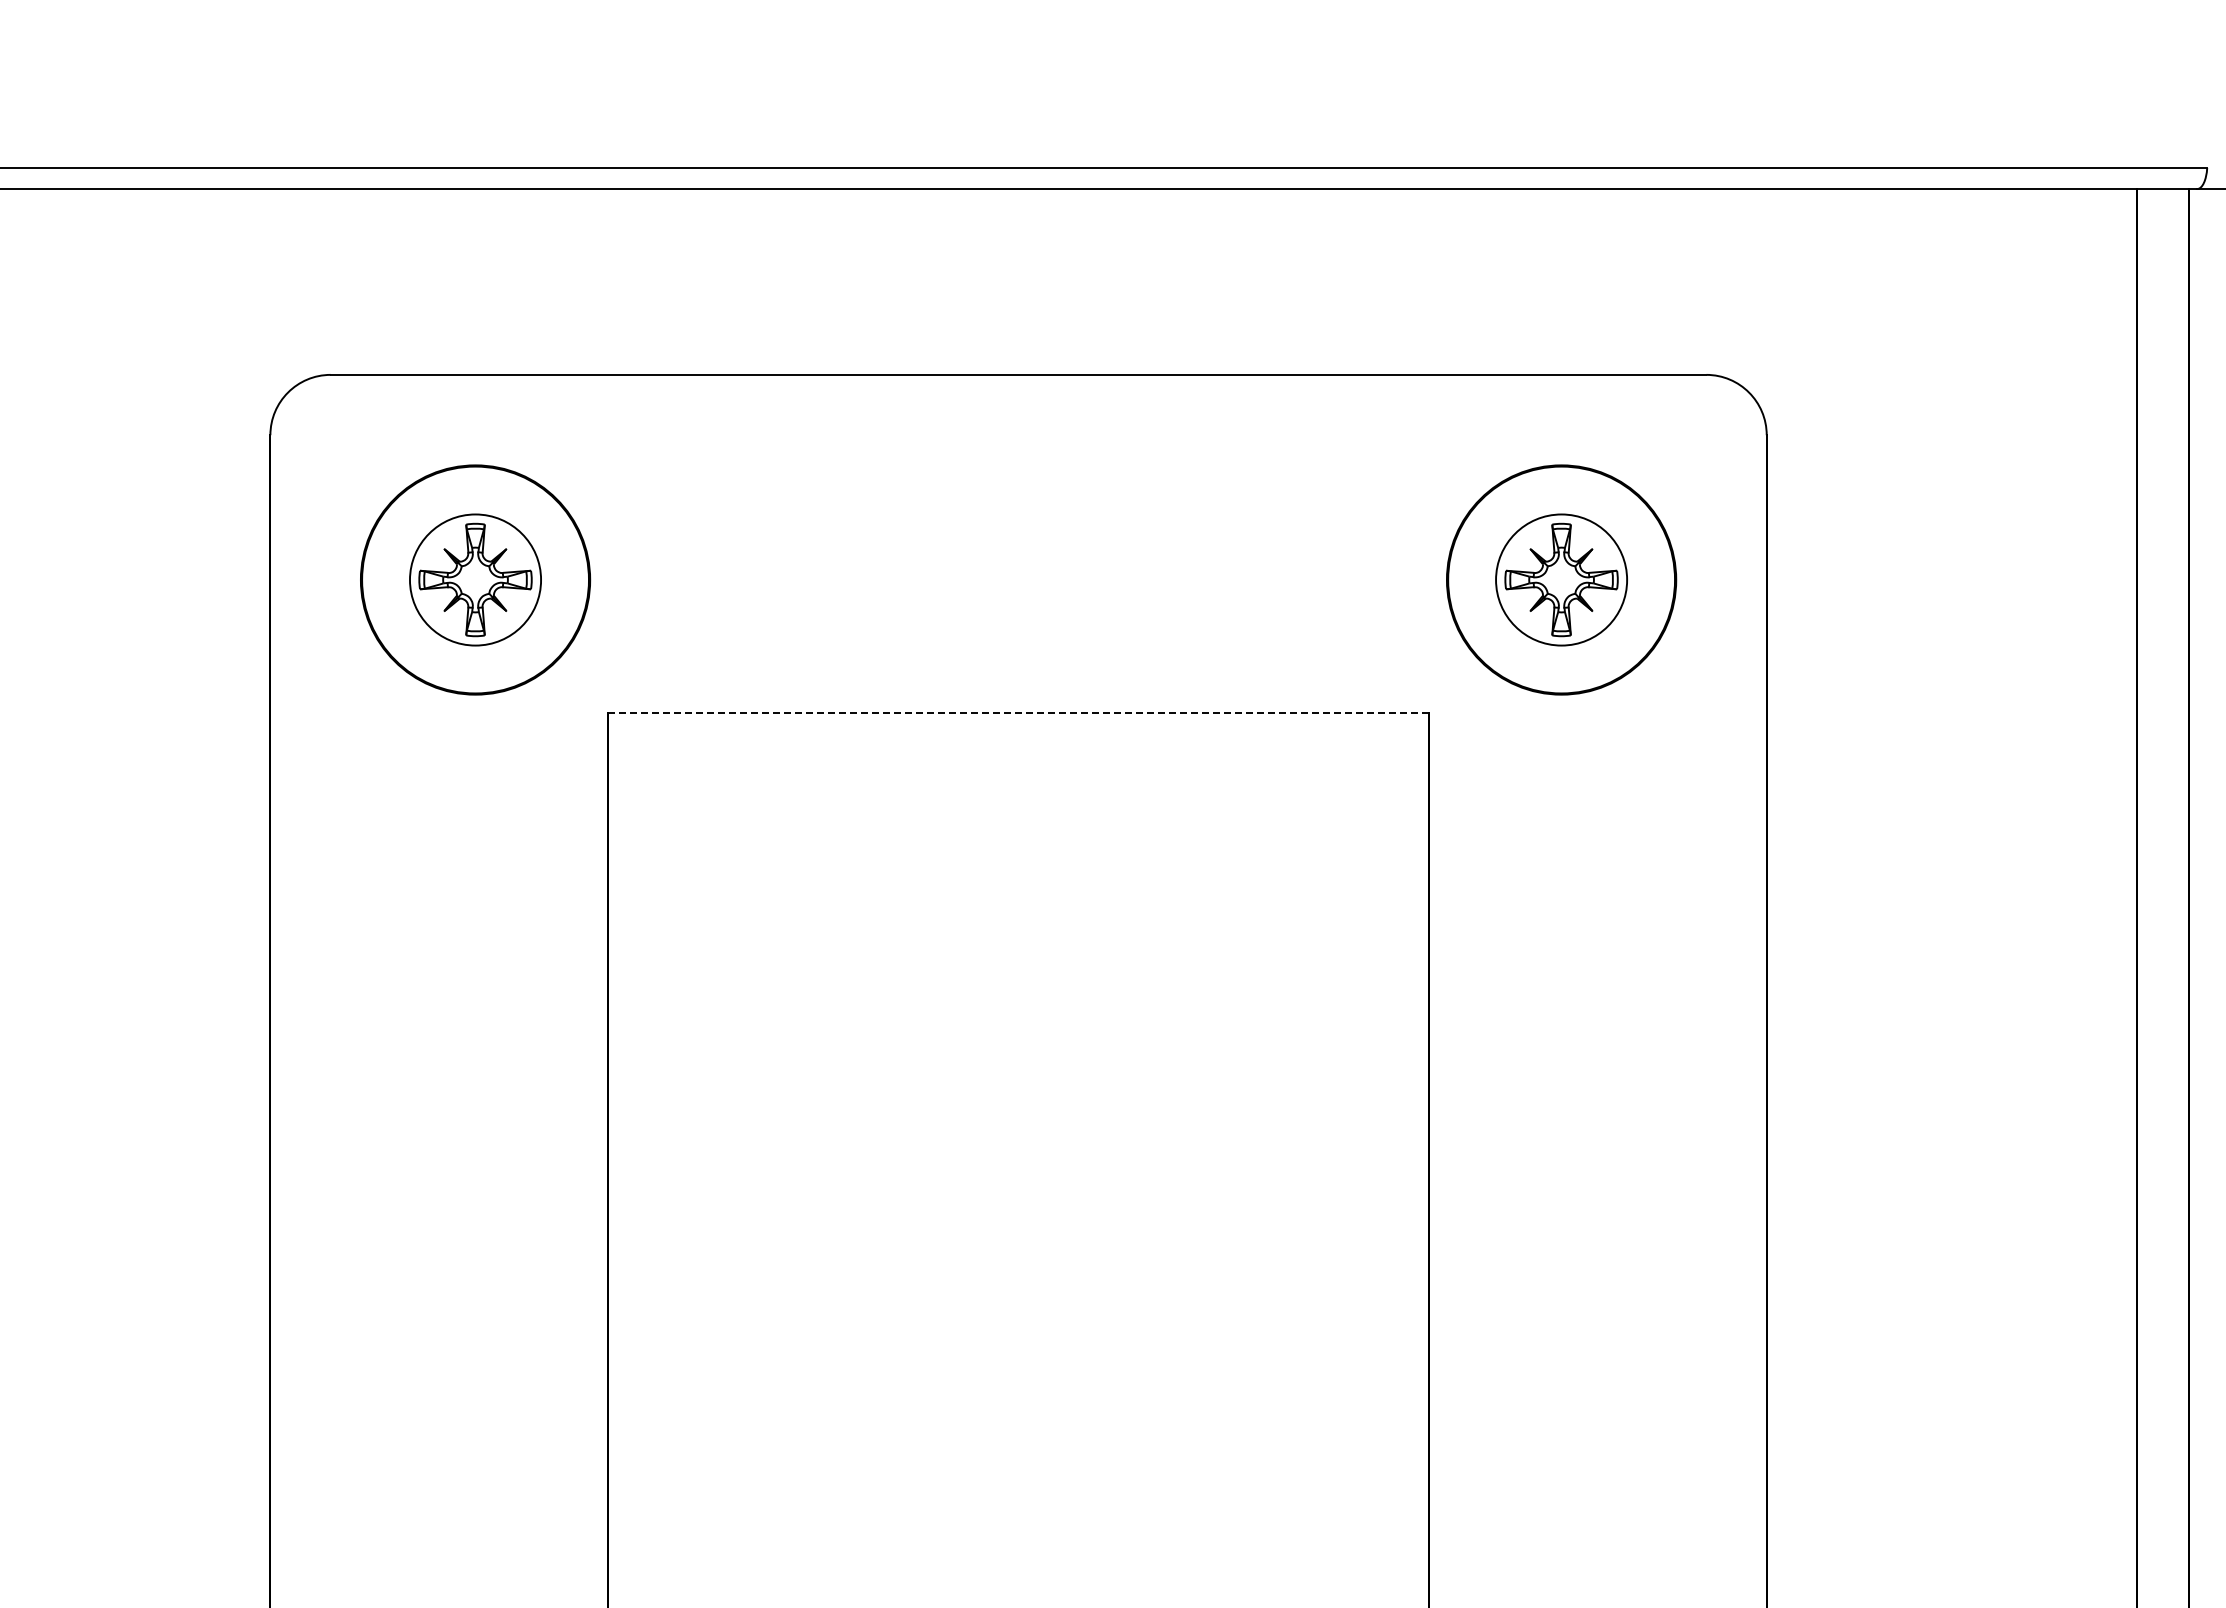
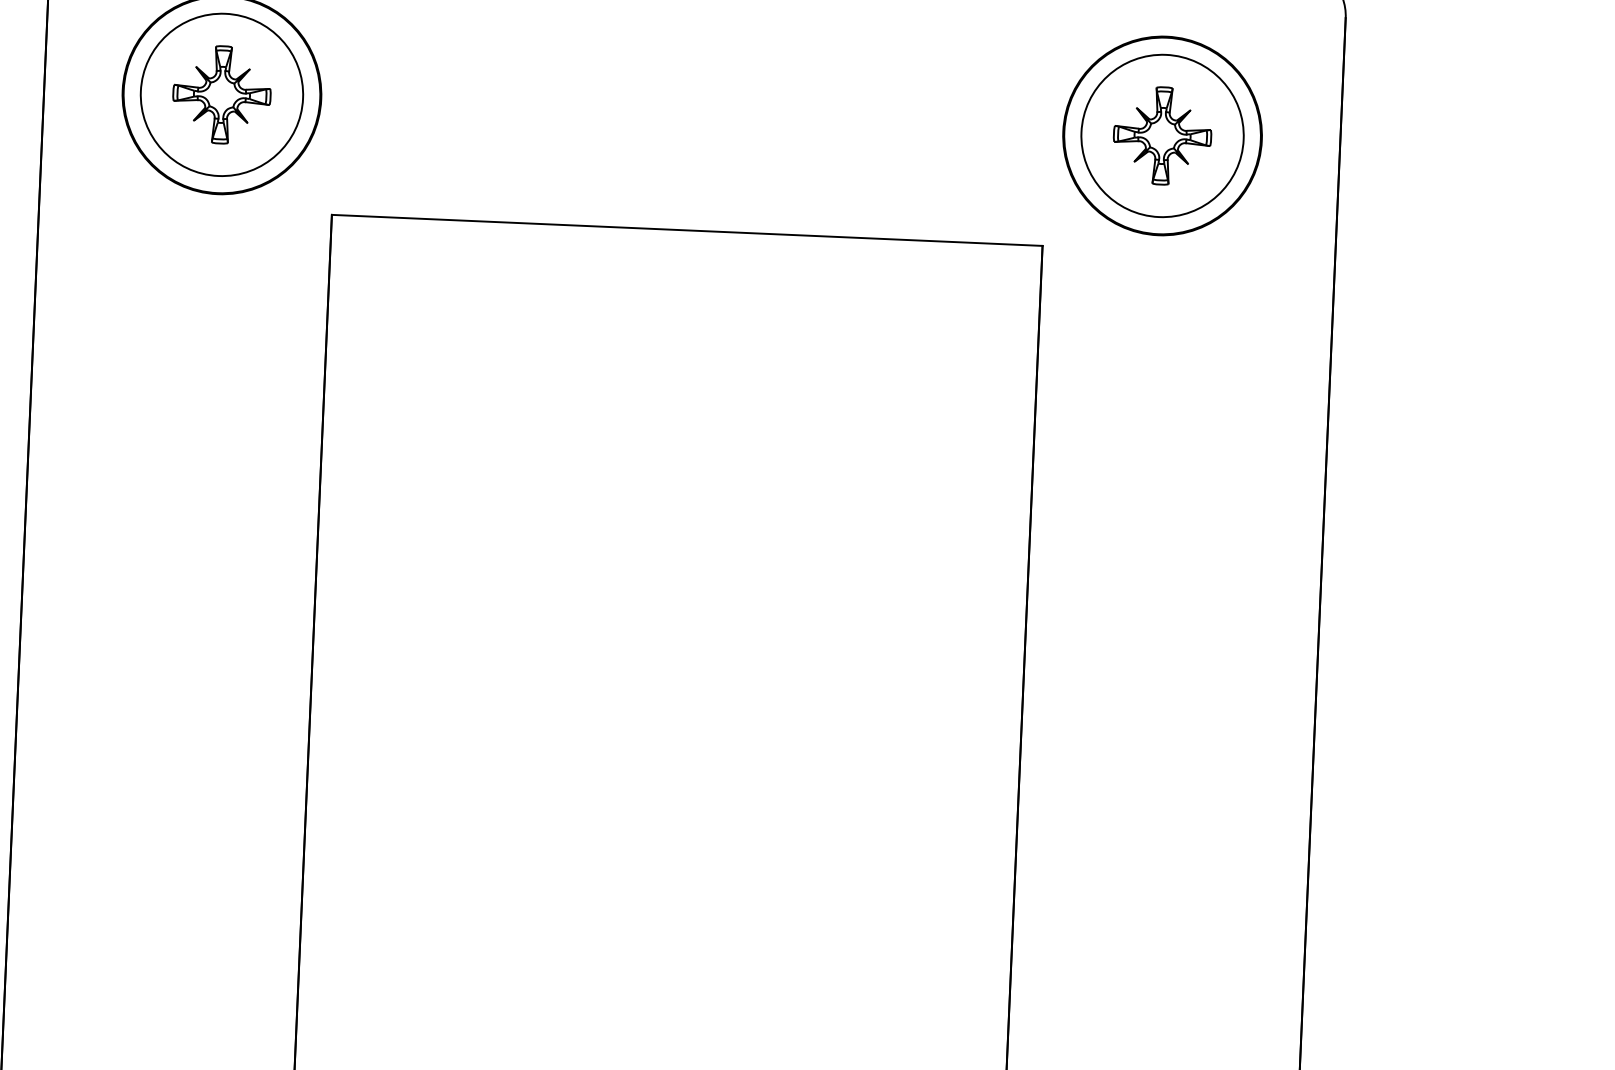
circle: (475, 579) -> (221, 94), size x1.43
circle: (1561, 579) -> (1162, 135), size x1.43
line: (1018, 712) -> (687, 230), dashed -> solid

